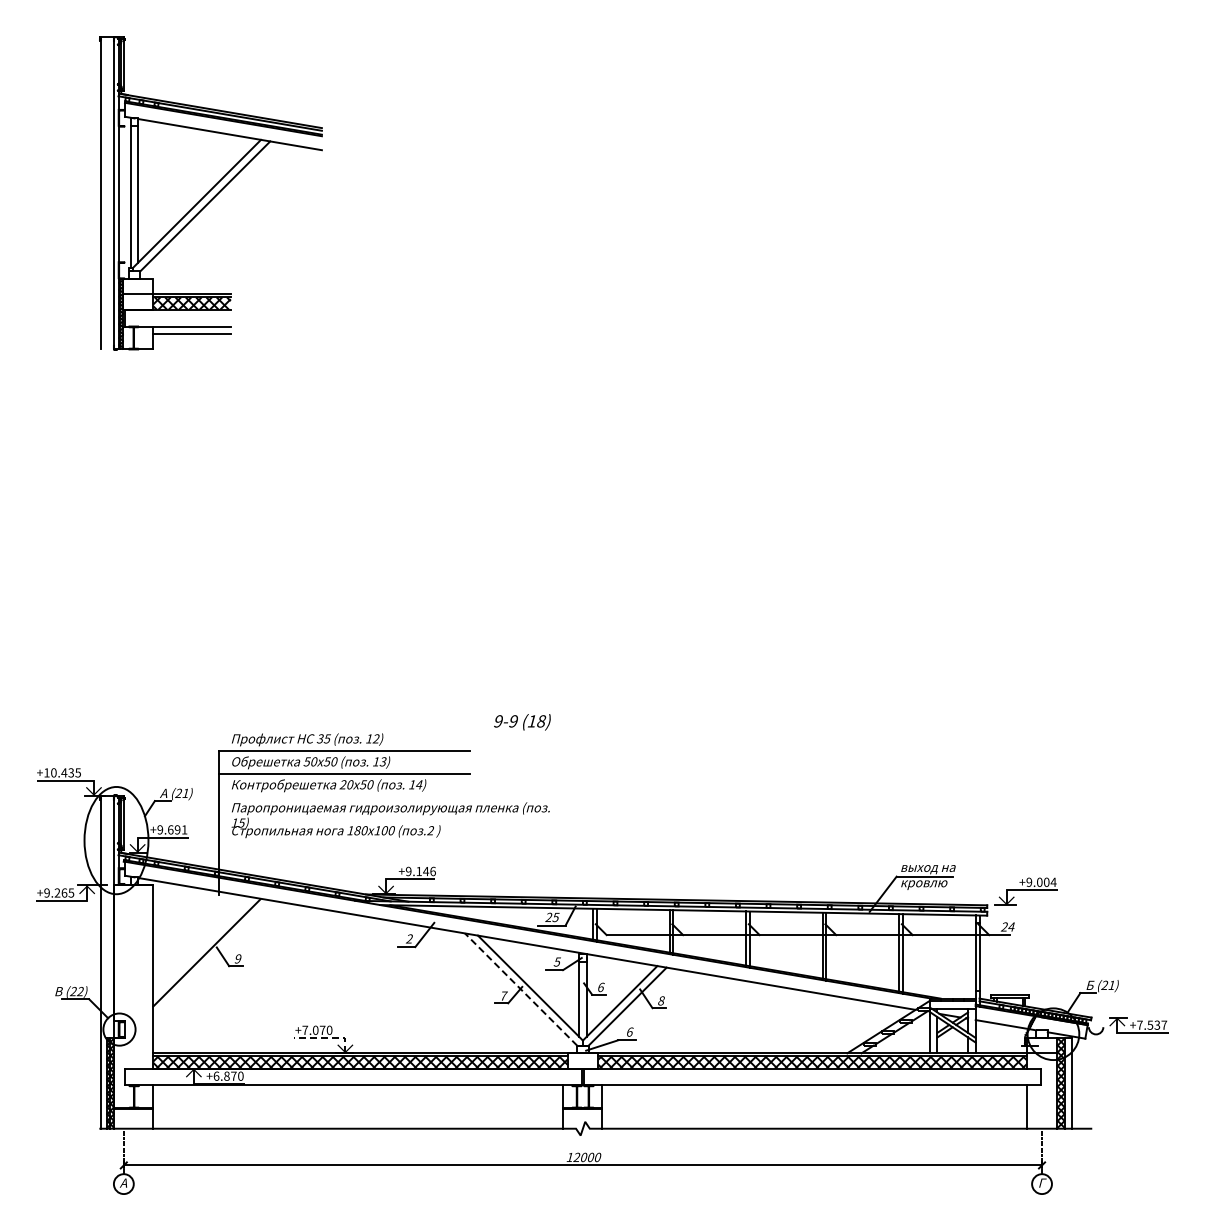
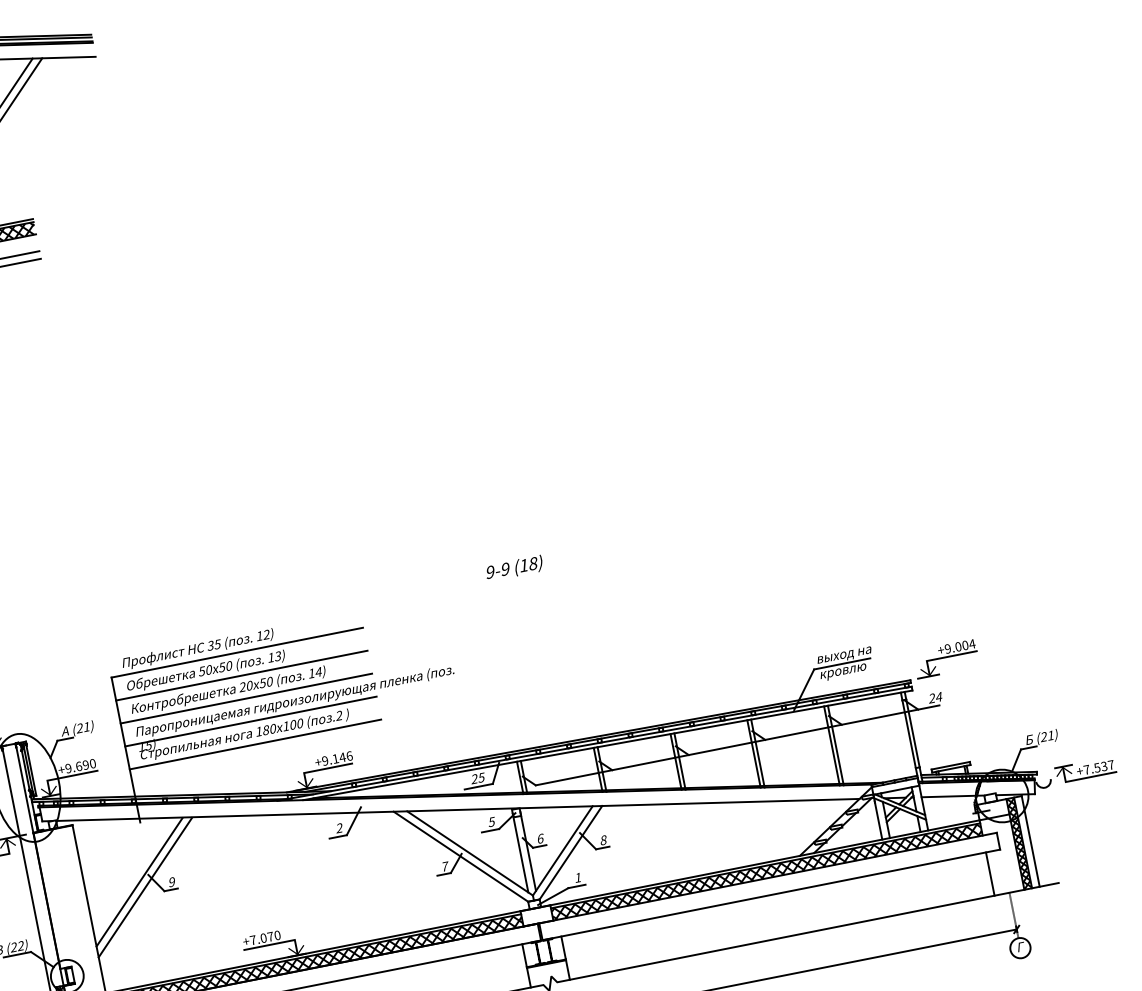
text: (522, 722) -> (514, 568), moved
line: (344, 796) -> (246, 698), added
line: (344, 819) -> (250, 721), added
text: (184, 829) -> (92, 763), +9.691 -> +9.690
line: (344, 842) -> (255, 744), added
line: (211, 958) -> (145, 886), added
line: (520, 989) -> (460, 856), dashed -> solid
text: (629, 1031) -> (577, 877), 6 -> 1
line: (327, 1038) -> (277, 944), dashed -> solid

